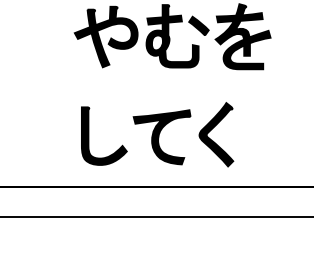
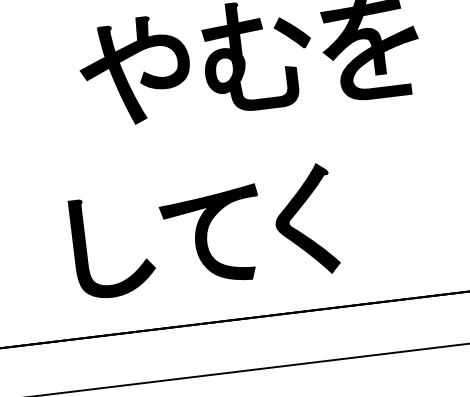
part: (157, 134) -> (204, 232), moved

